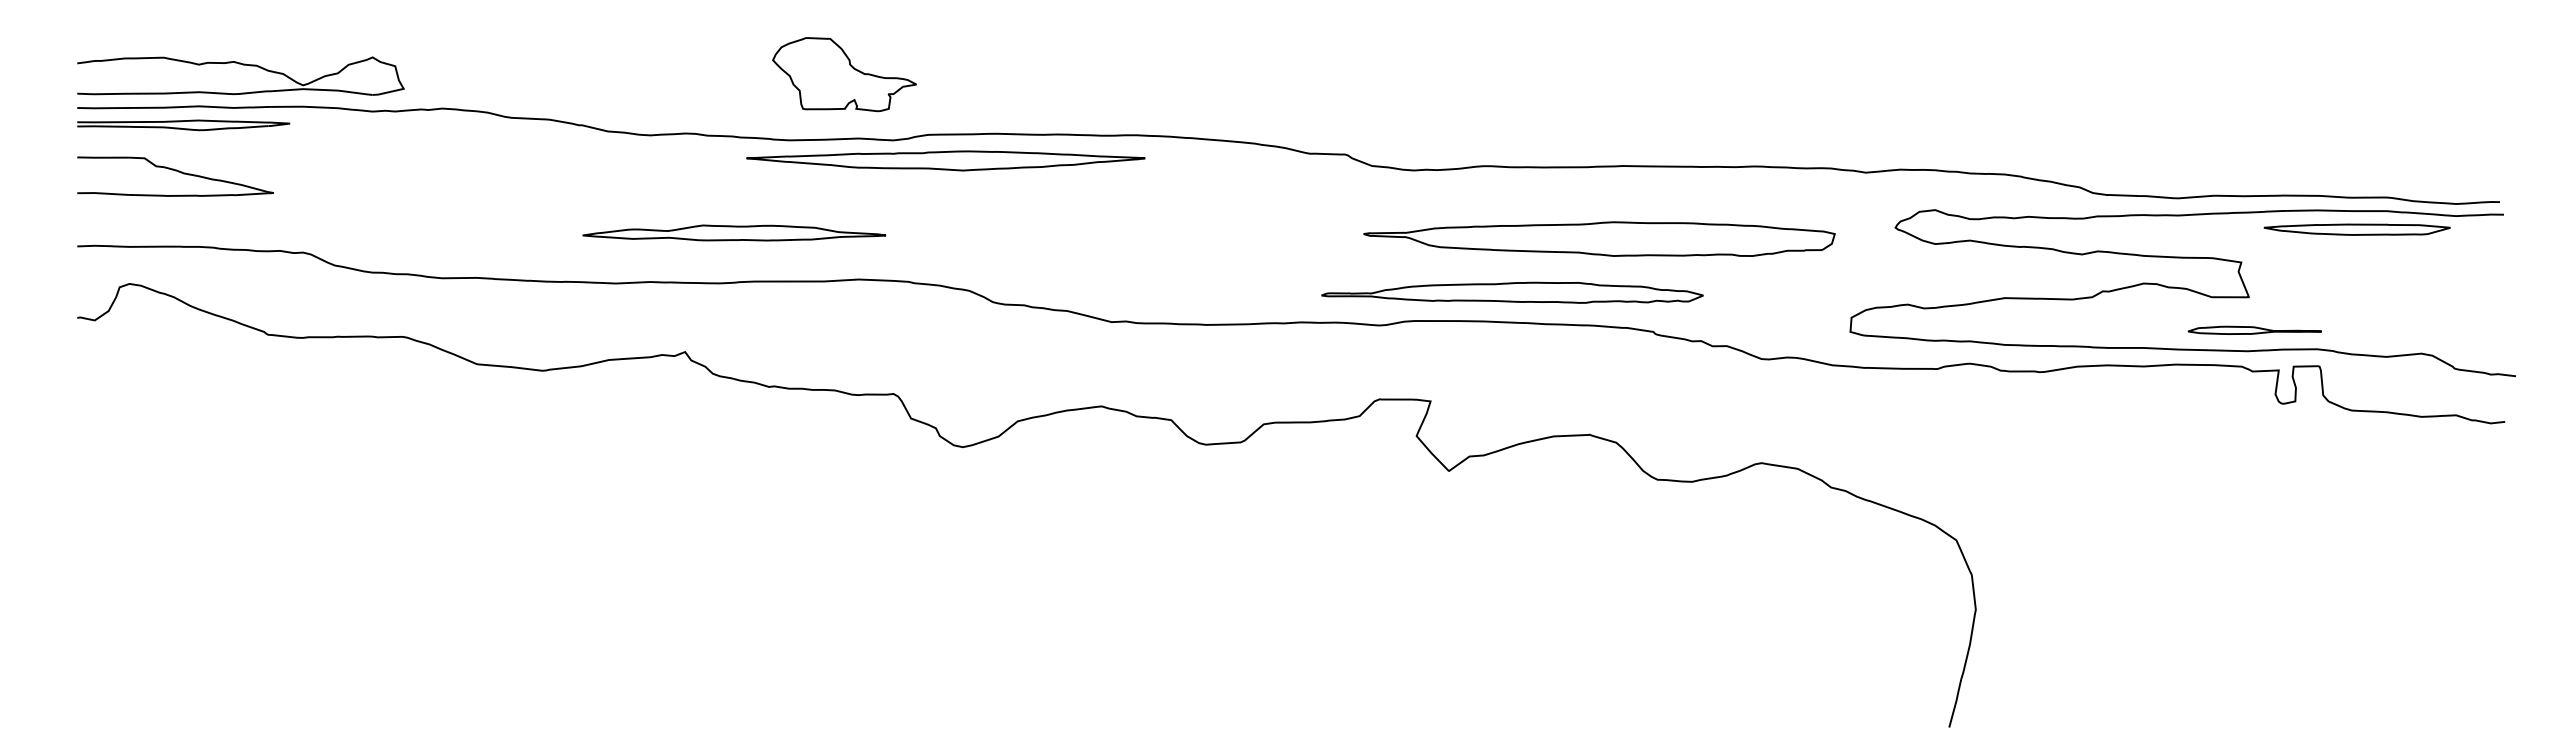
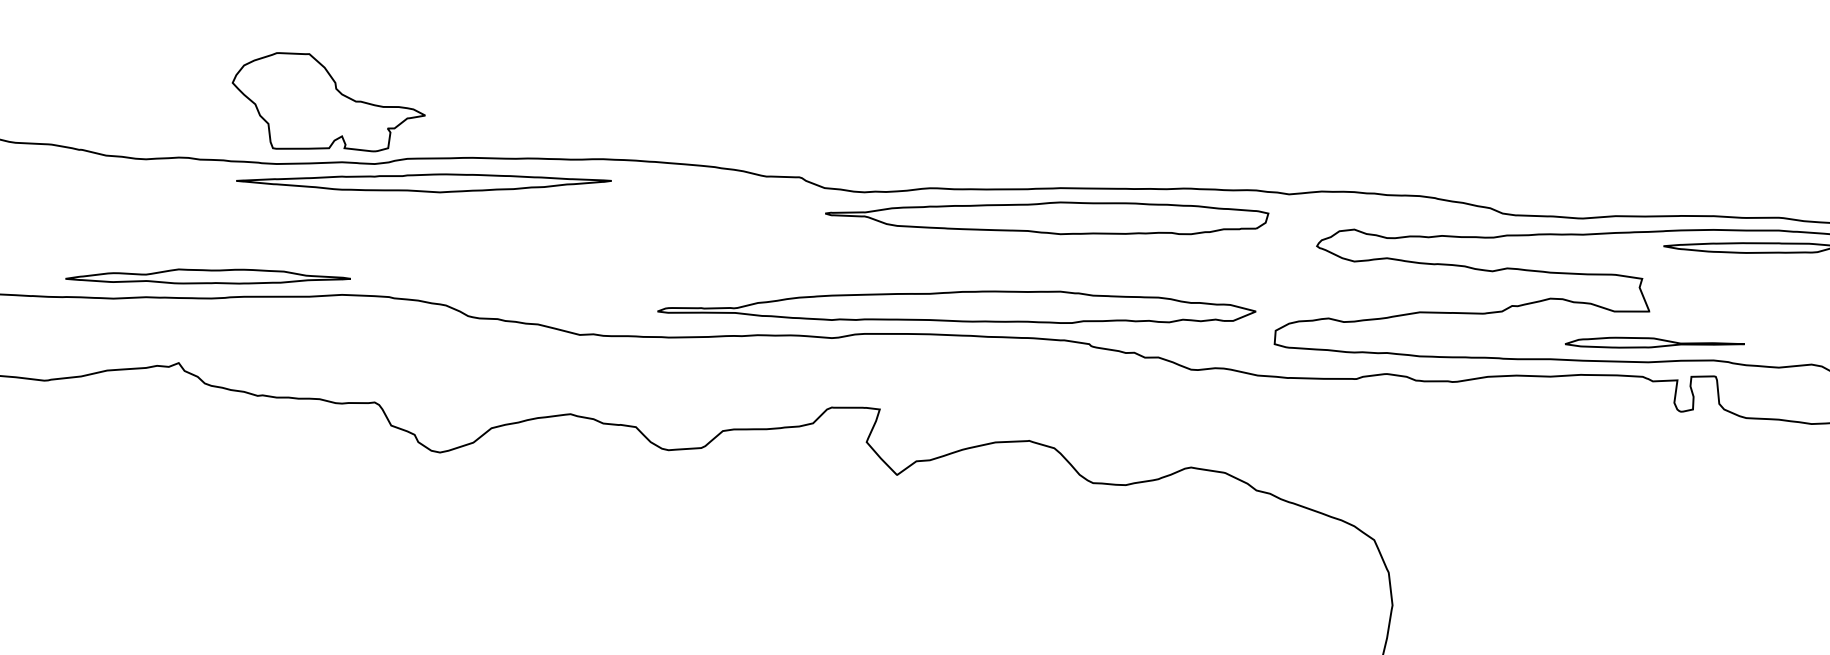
part: (844, 74) -> (328, 102), size x1.43
part: (734, 232) -> (208, 276), moved
part: (1599, 238) -> (1047, 217), moved
part: (1512, 292) -> (956, 307), size x1.67
part: (2254, 330) -> (1654, 342), size x1.43

